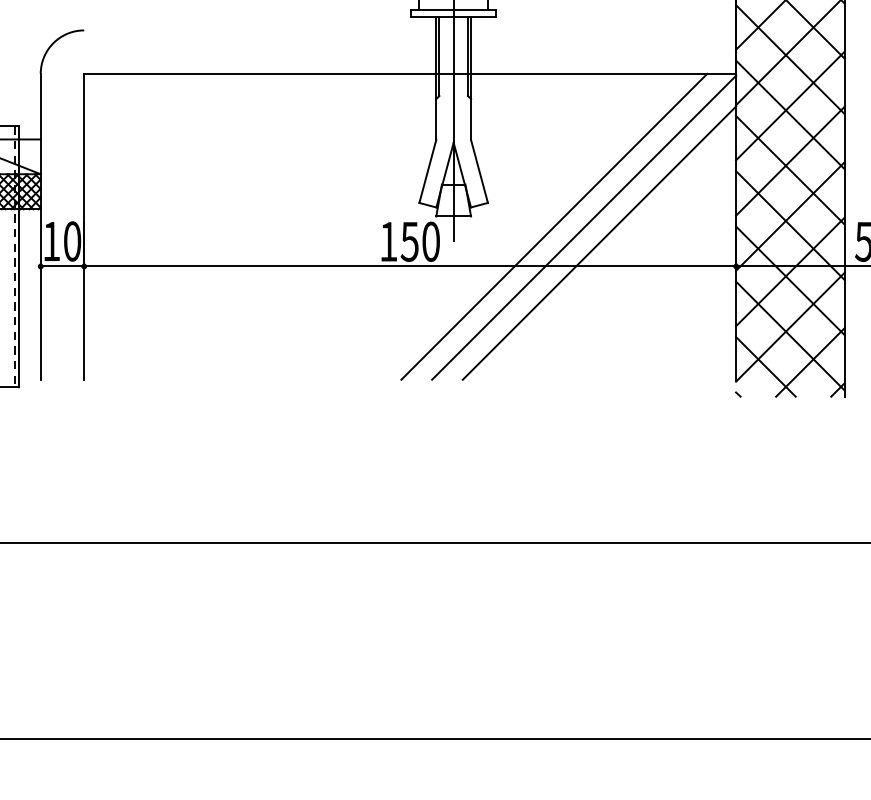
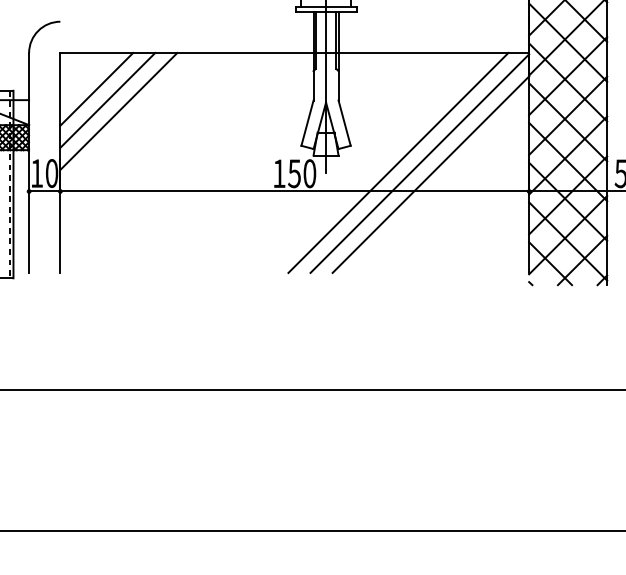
line: (134, 123) -> (96, 88), added
line: (150, 139) -> (108, 100), added
line: (165, 154) -> (118, 110), added

